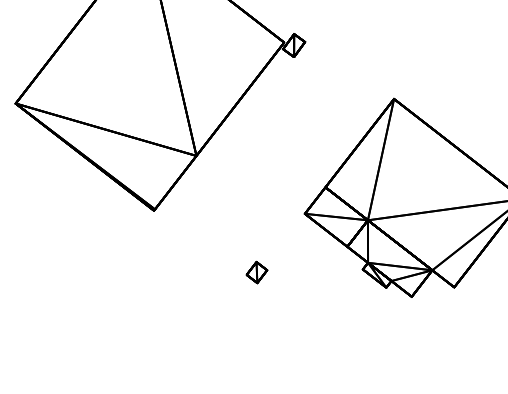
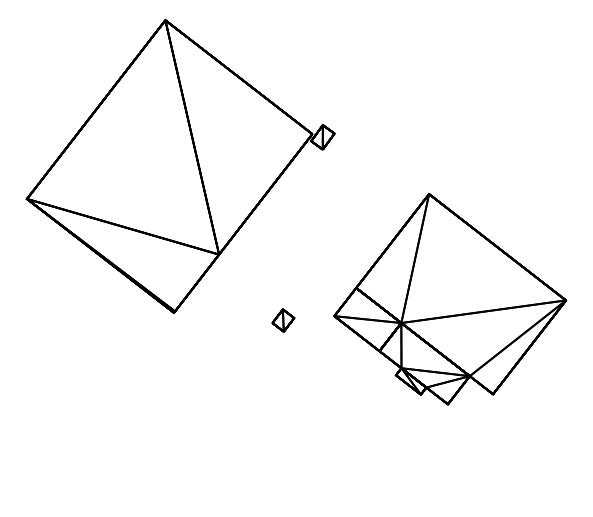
part: (257, 272) -> (283, 320), moved

